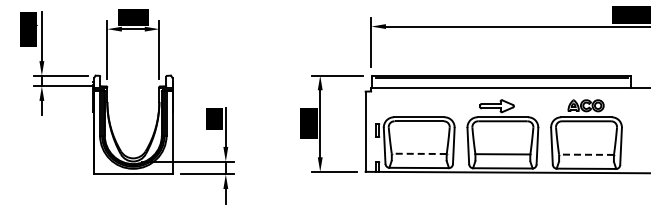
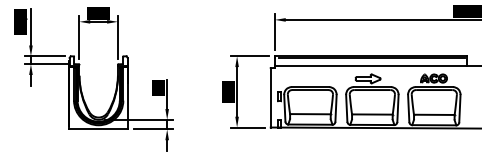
line: (418, 153) -> (309, 113), dashed -> solid
line: (586, 154) -> (434, 114), dashed -> solid

